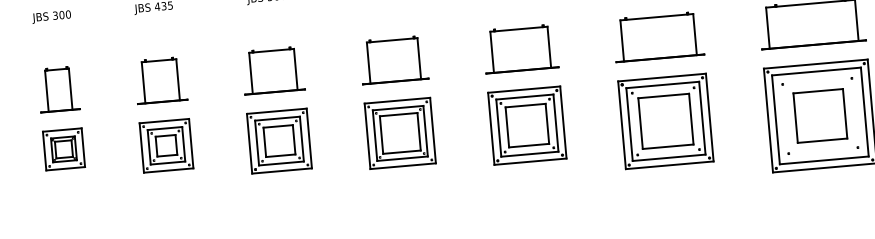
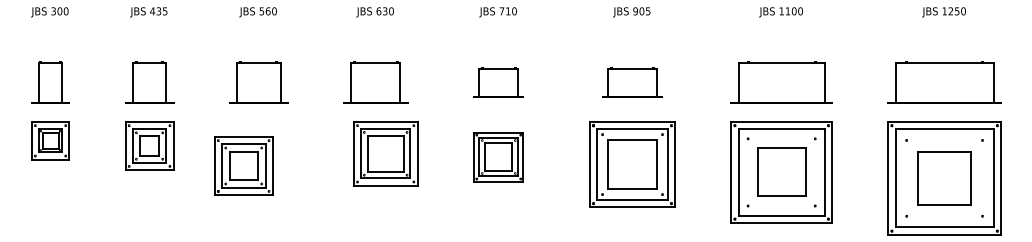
part: (658, 36) -> (632, 82), size x0.7
part: (520, 48) -> (498, 82), size x0.7
part: (527, 125) -> (498, 156), size x0.7
part: (400, 133) -> (385, 153), moved
part: (279, 140) -> (243, 165), moved

